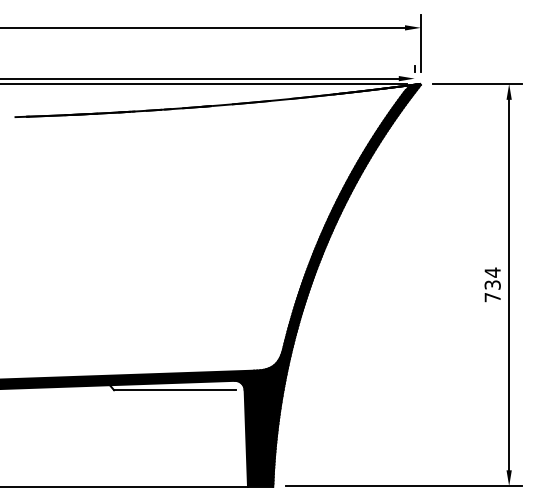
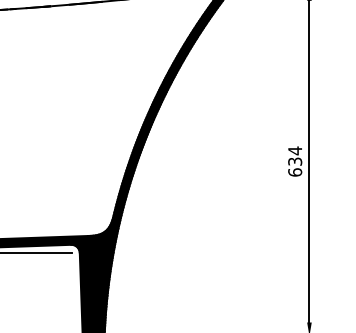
text: (492, 297) -> (294, 172), 734 -> 634

